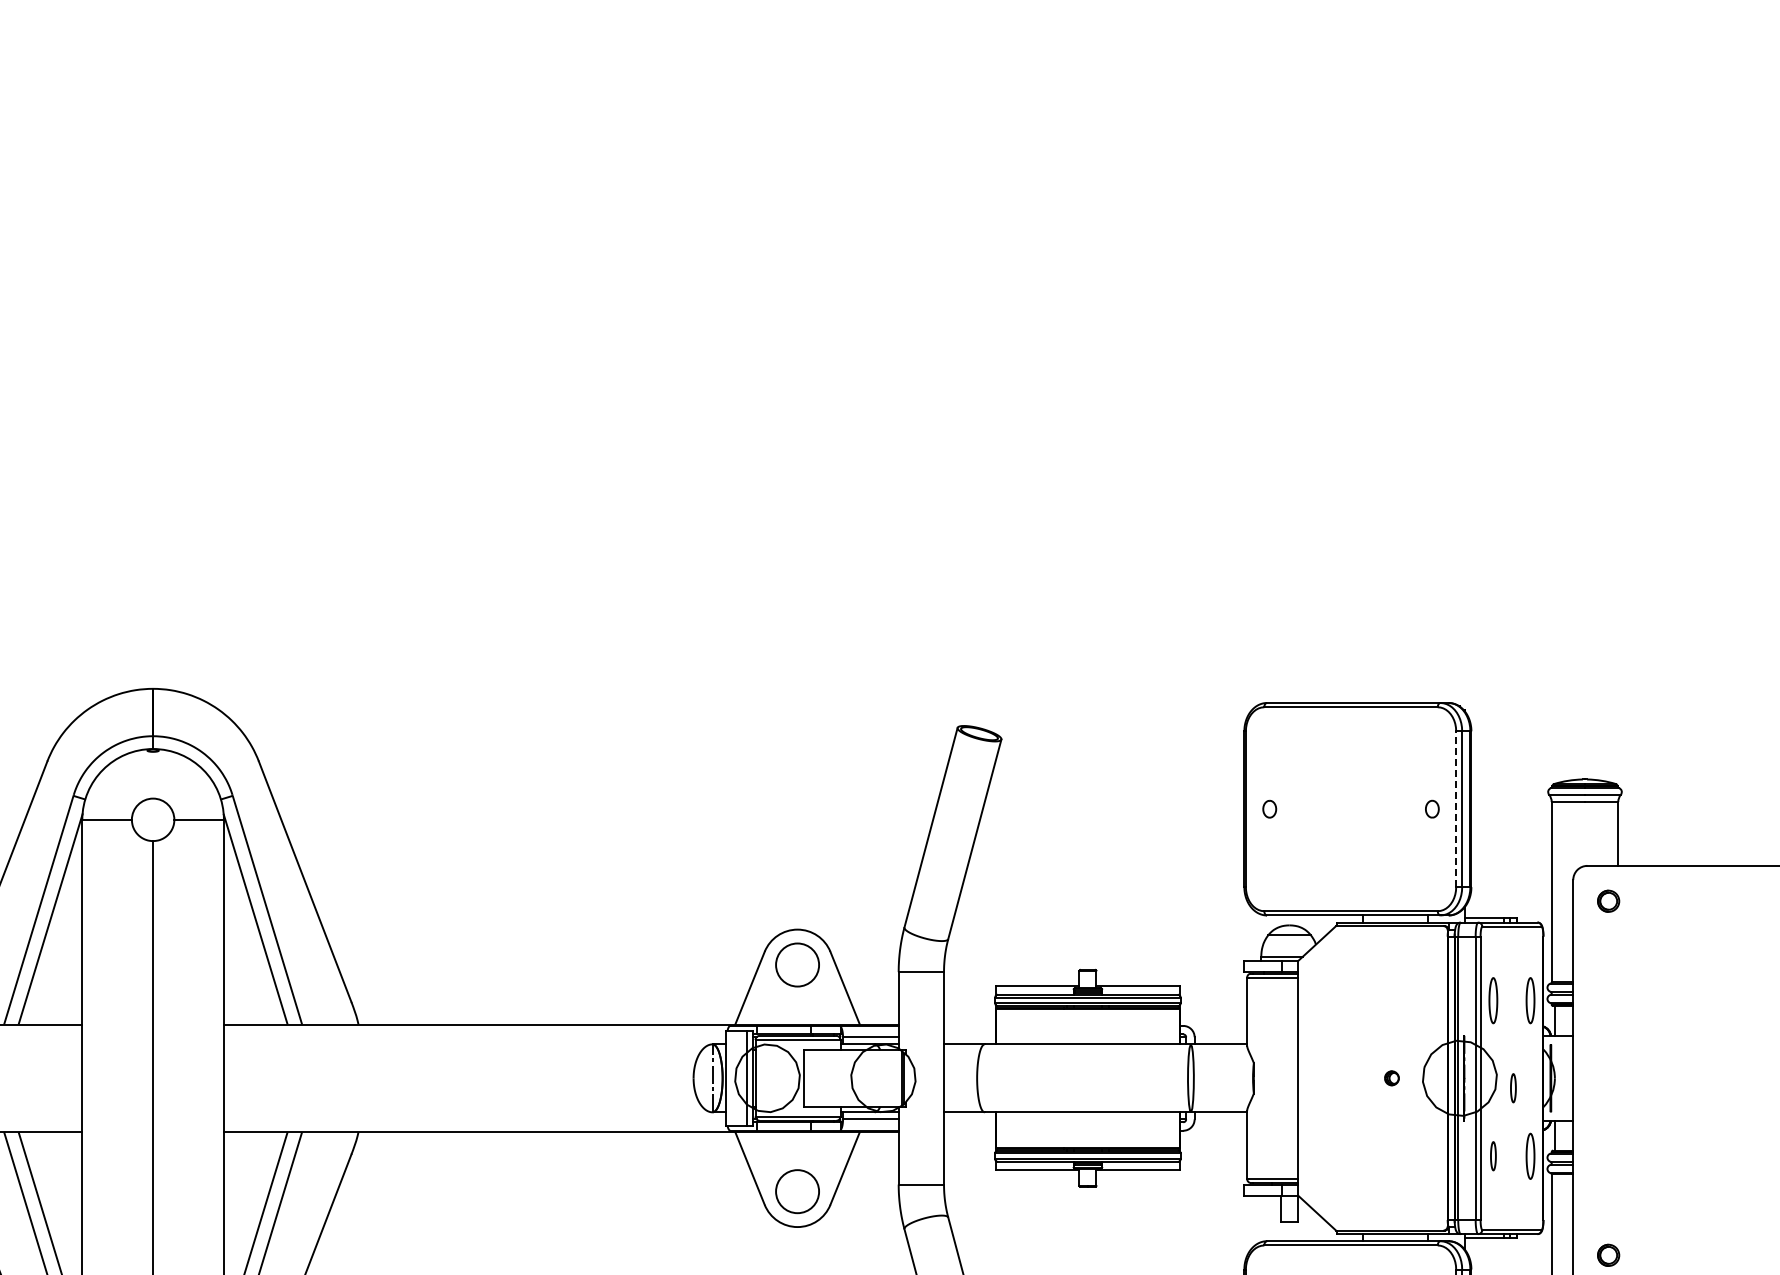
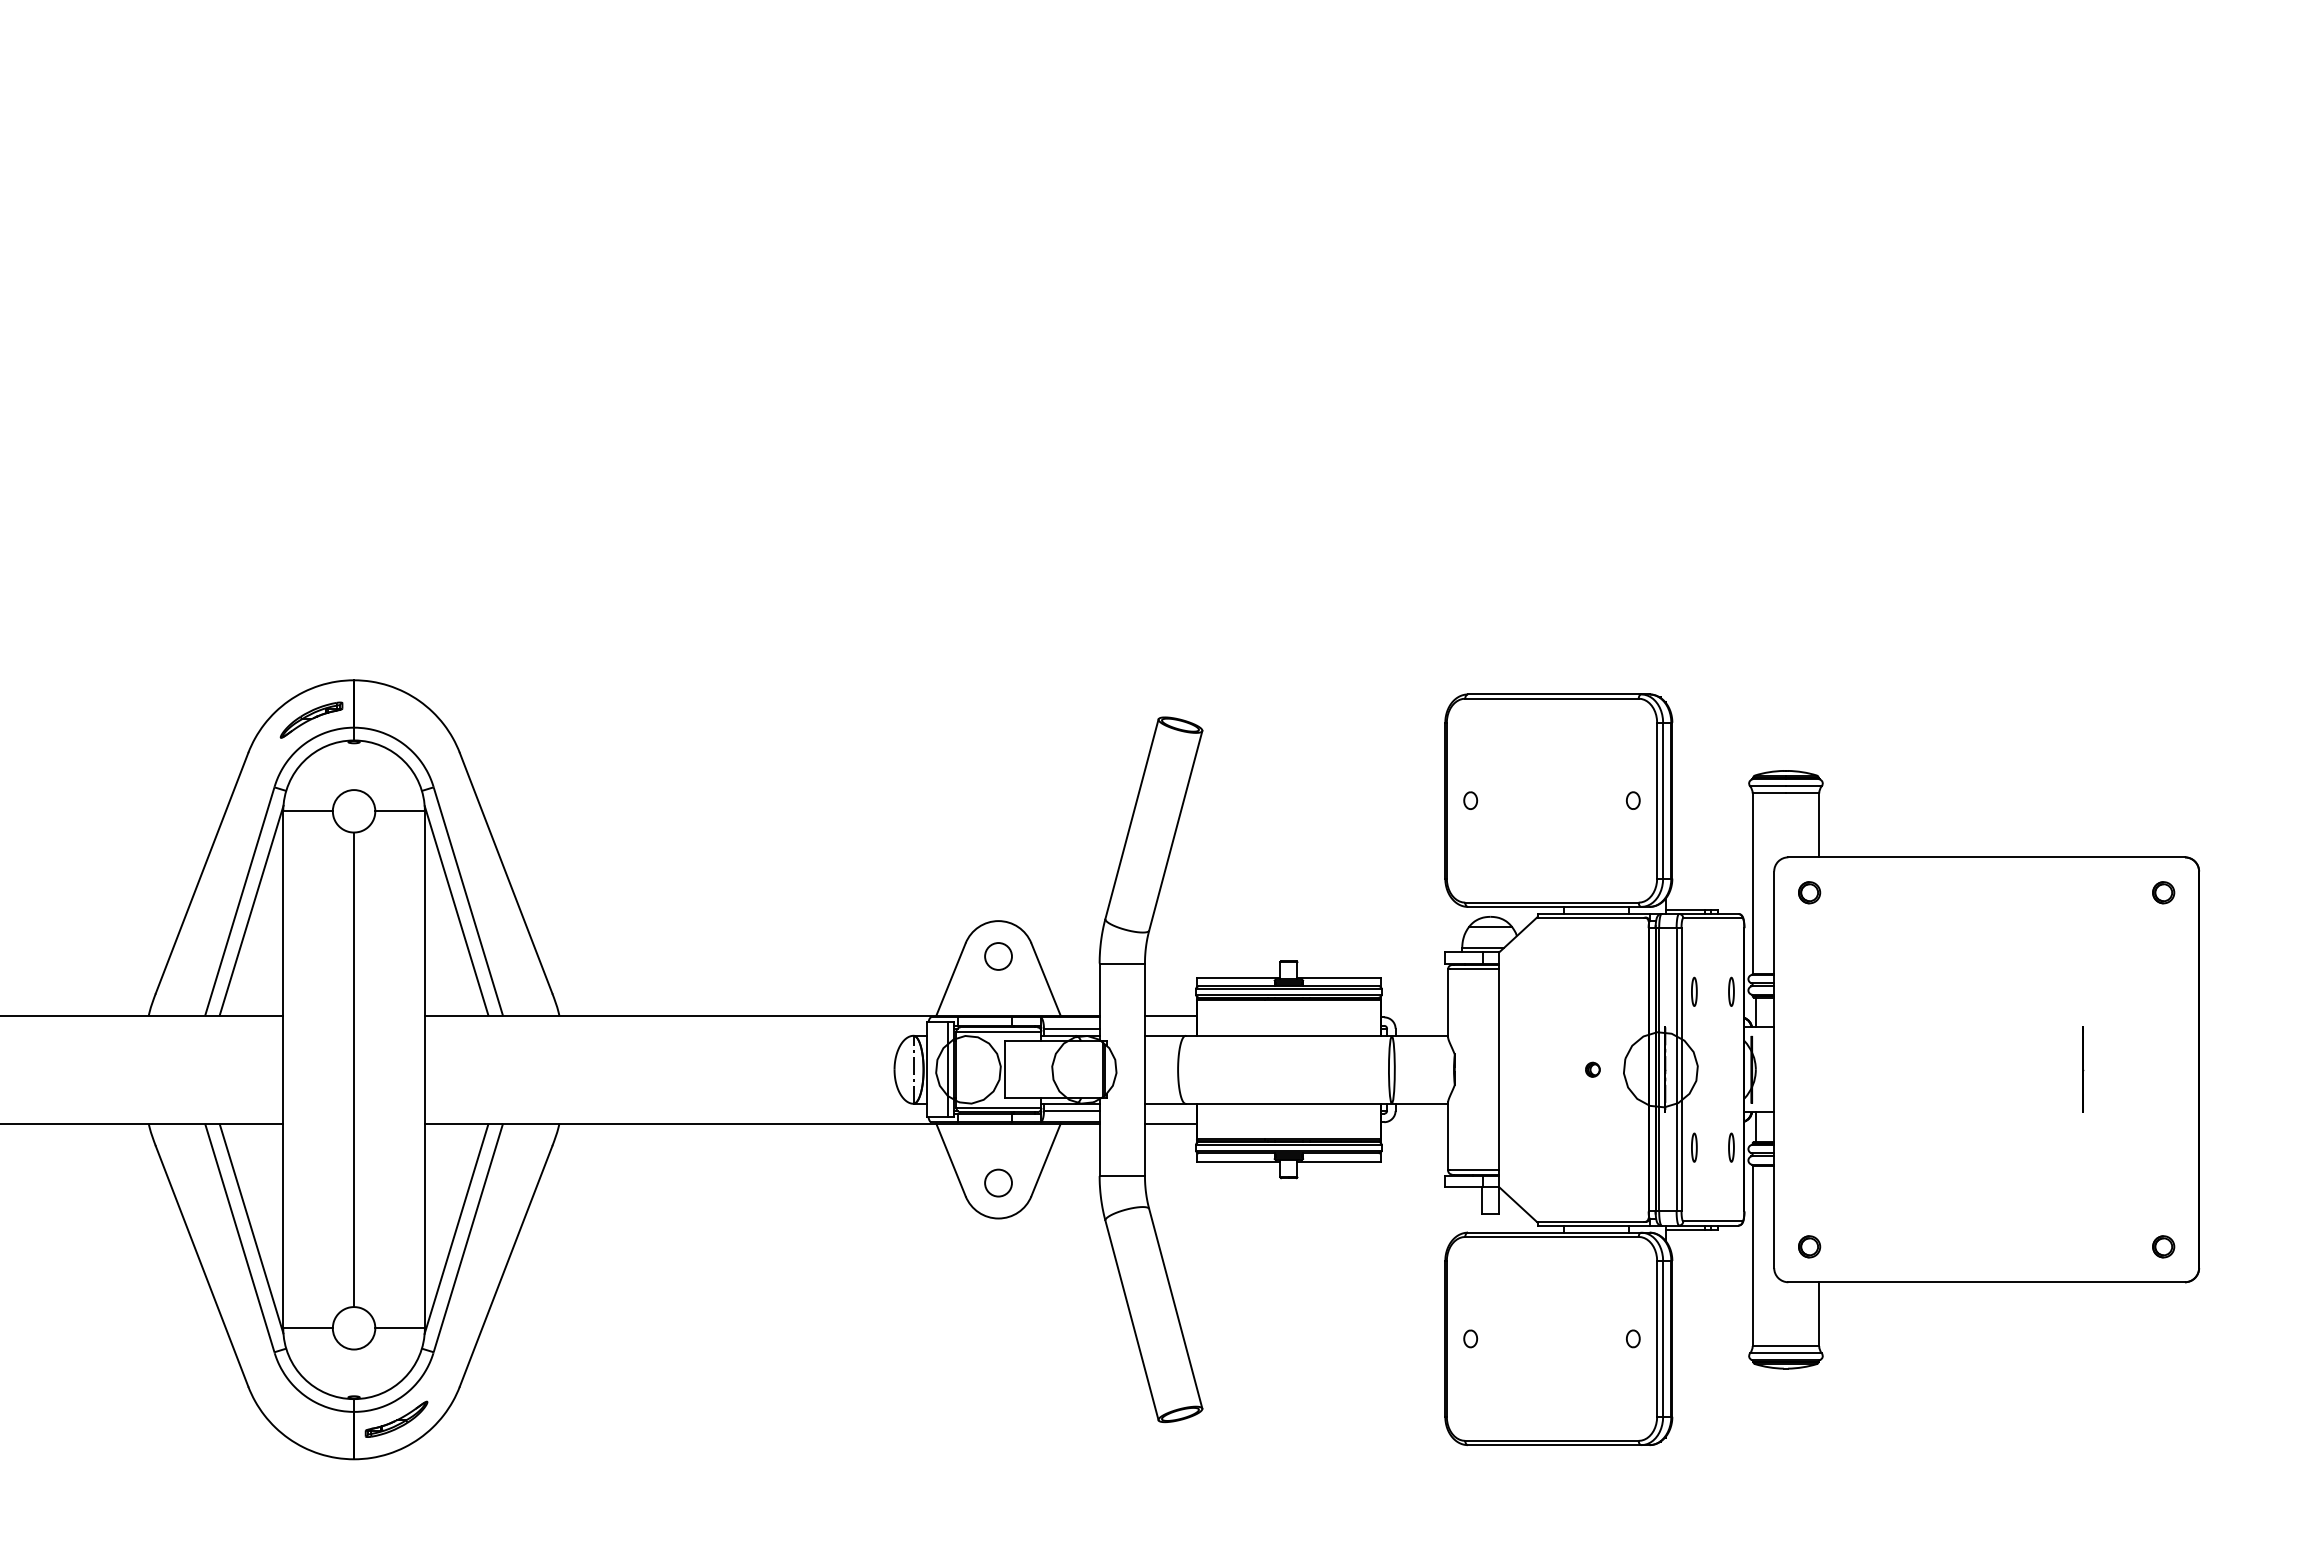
part: (110, 728) -> (311, 719), added
line: (1456, 809) -> (1657, 800), dashed -> solid
circle: (797, 965) -> (998, 956), size x0.62
part: (1493, 1000) -> (1694, 991), size x0.62
part: (1530, 1000) -> (1731, 991), size x0.62
line: (969, 1024) -> (1170, 1015), added
part: (1513, 1088) -> (1714, 1079), removed
line: (969, 1132) -> (1170, 1123), added
part: (1530, 1156) -> (1731, 1147), size x0.62
circle: (797, 1191) -> (998, 1182), size x0.62

